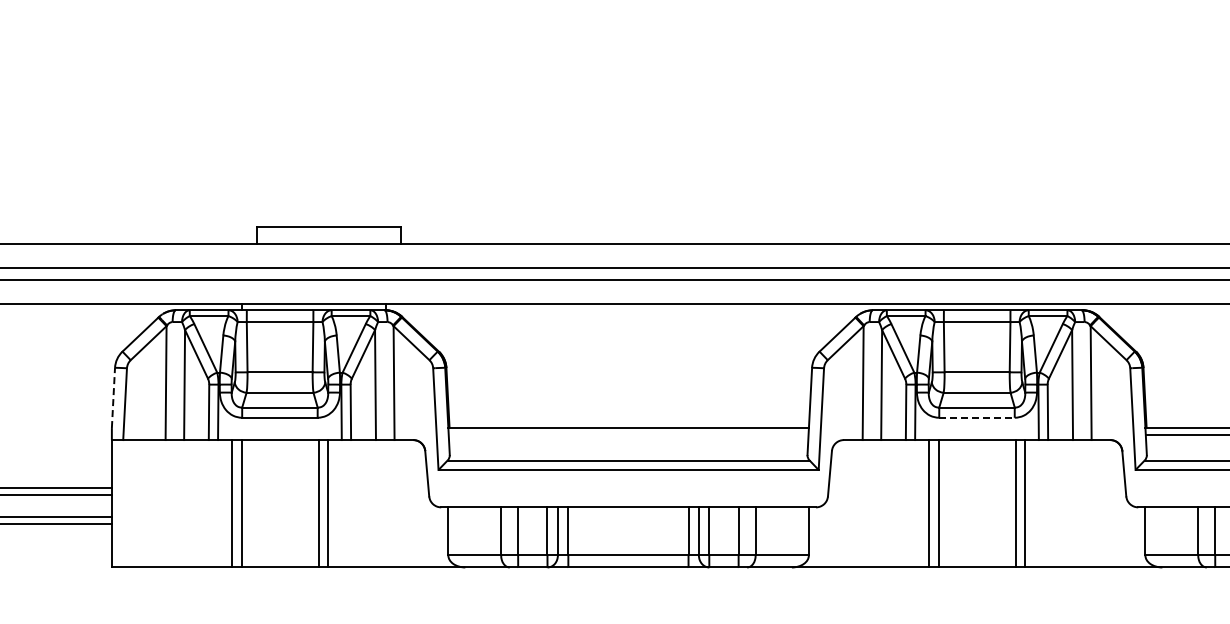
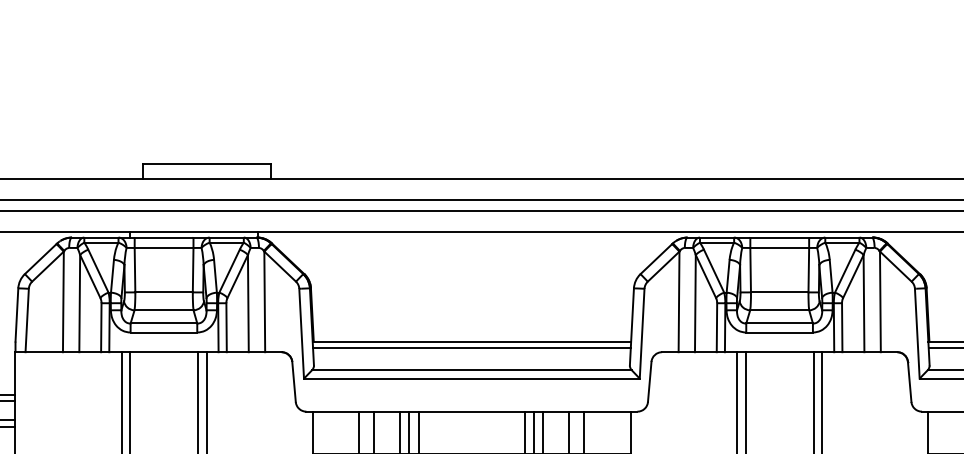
line: (113, 397) -> (16, 314), dashed -> solid
line: (976, 417) -> (779, 332), dashed -> solid
line: (628, 435) -> (471, 348), added

